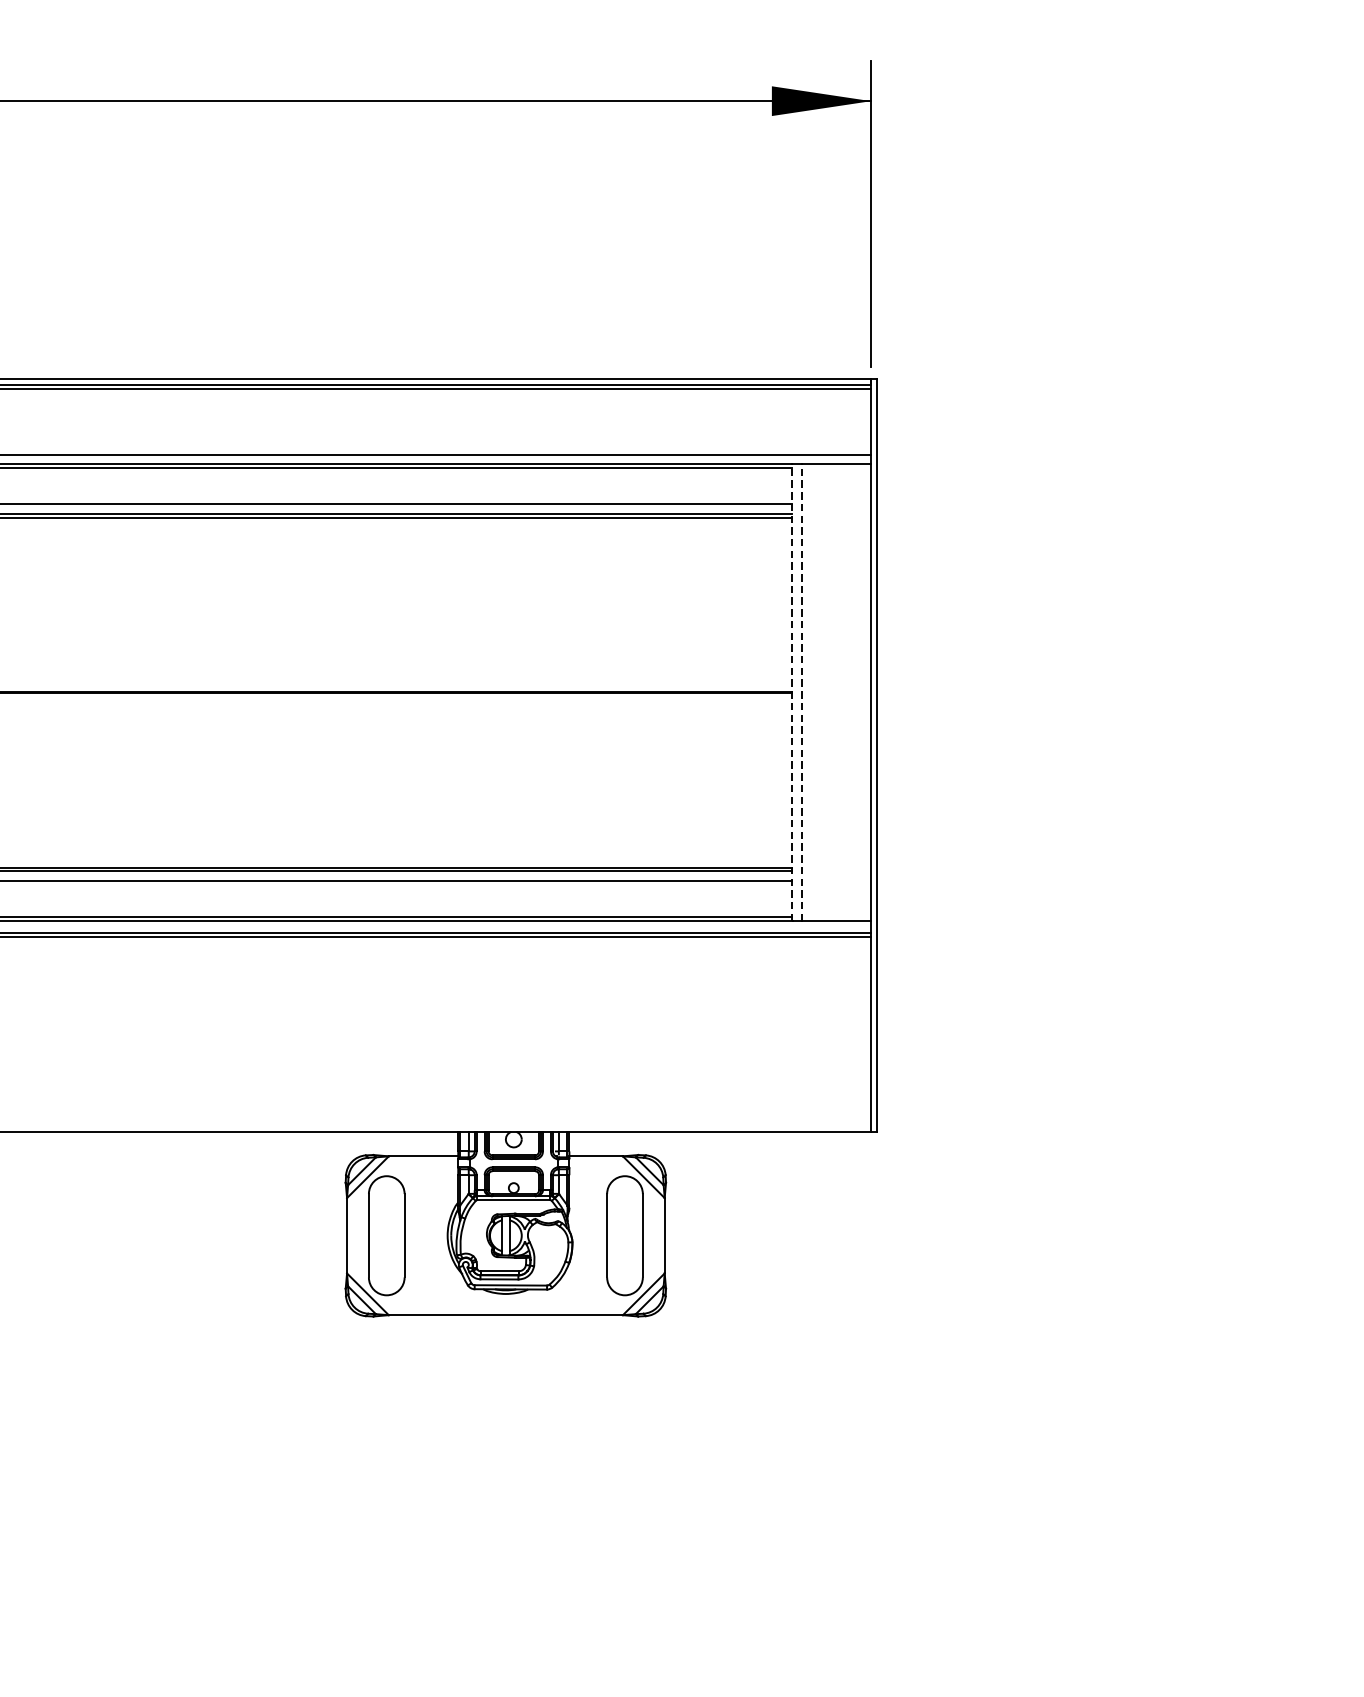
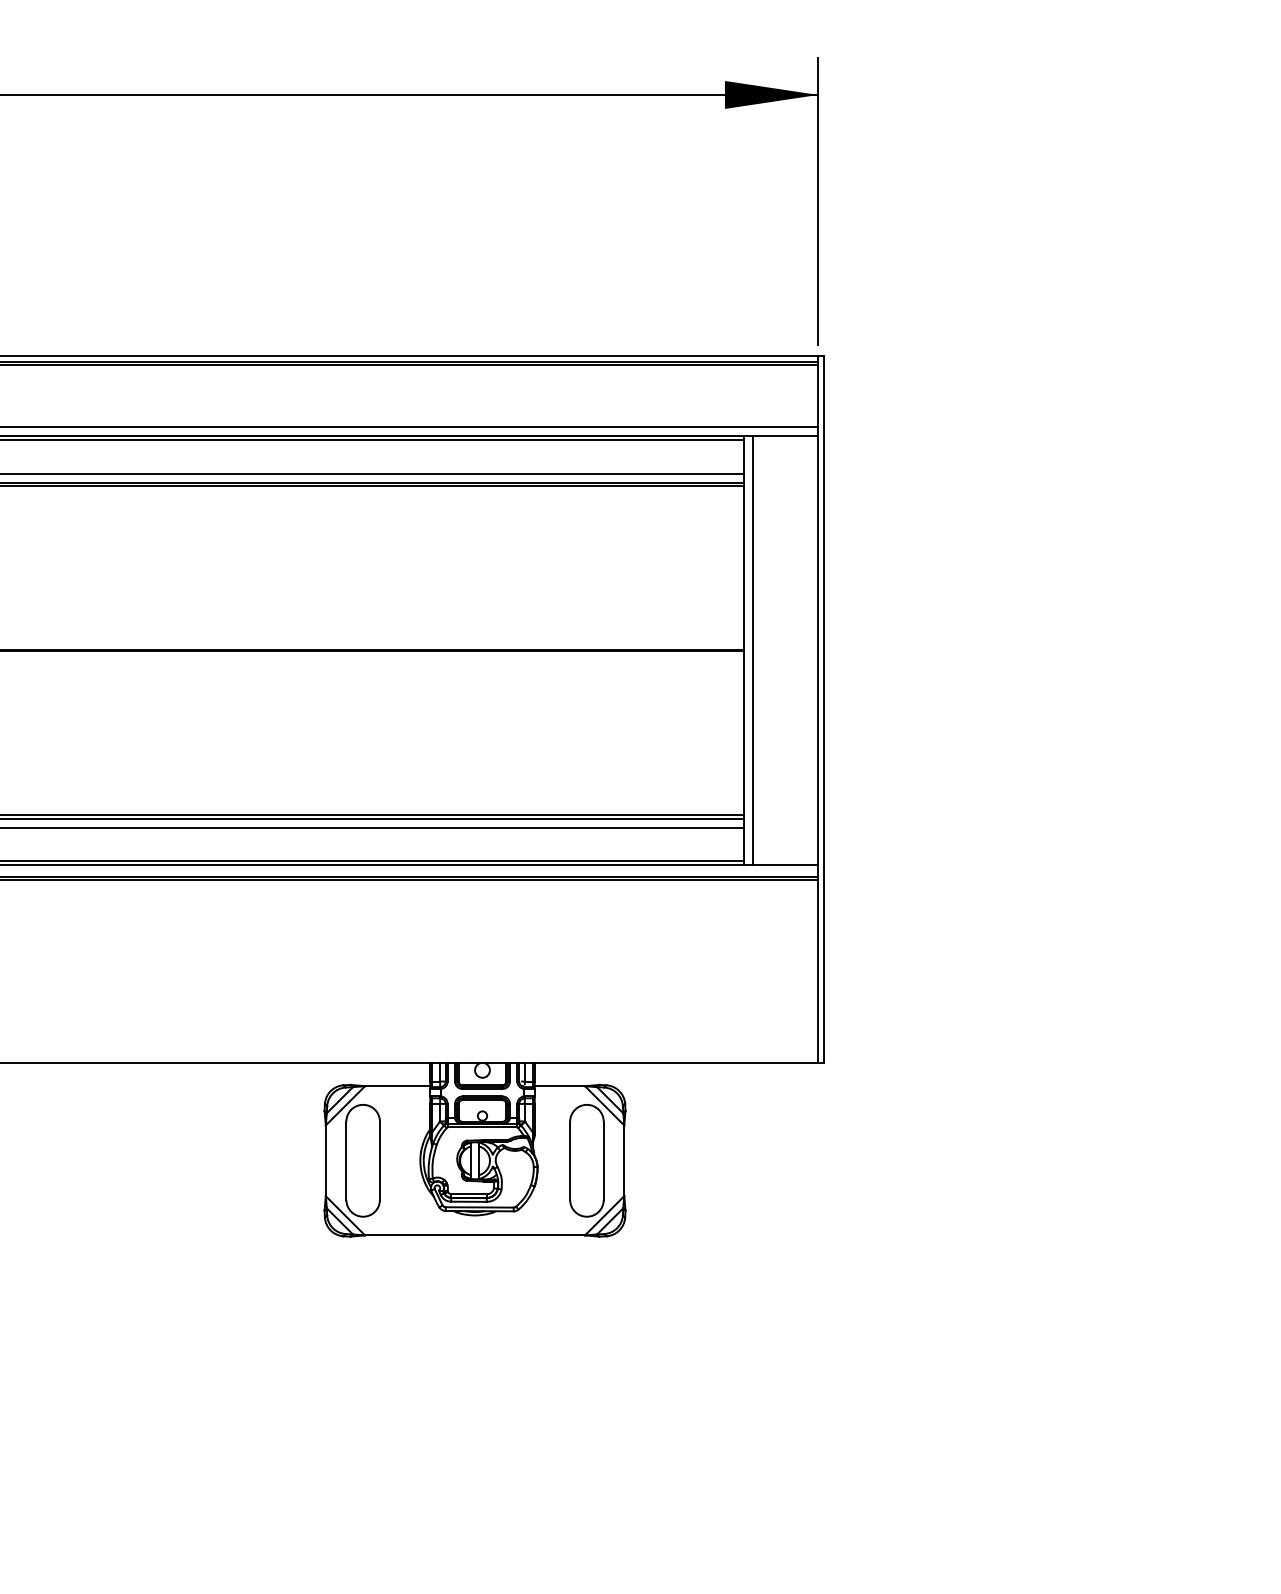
line: (791, 692) -> (743, 650), dashed -> solid
line: (801, 692) -> (752, 650), dashed -> solid

